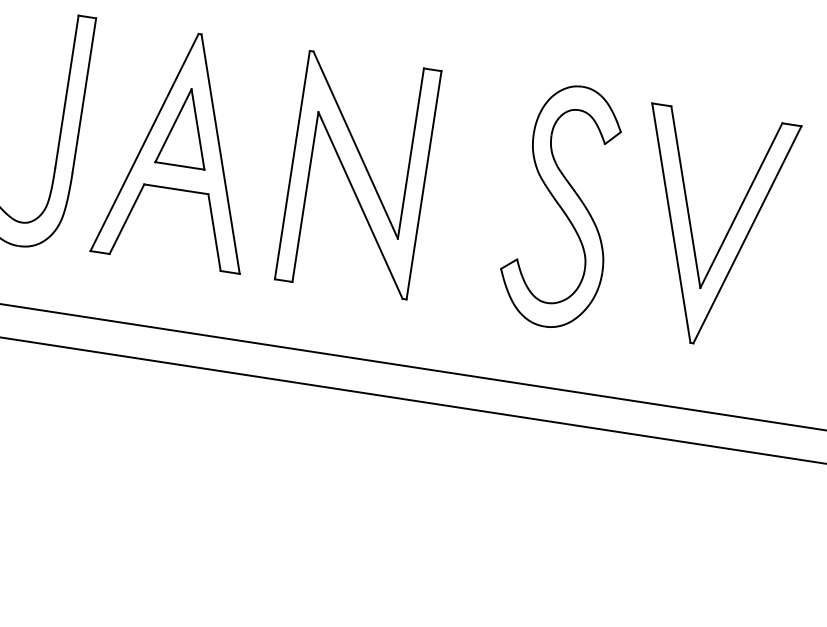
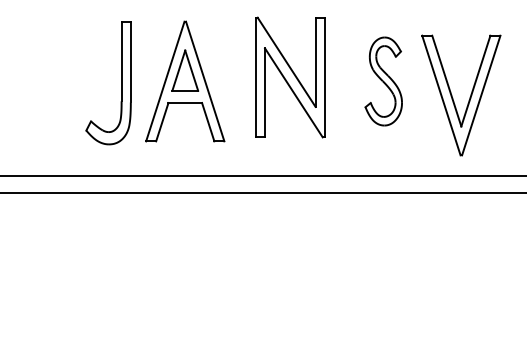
part: (358, 175) -> (290, 77), moved
part: (560, 206) -> (383, 81), size x0.7
part: (724, 235) -> (469, 97), moved

